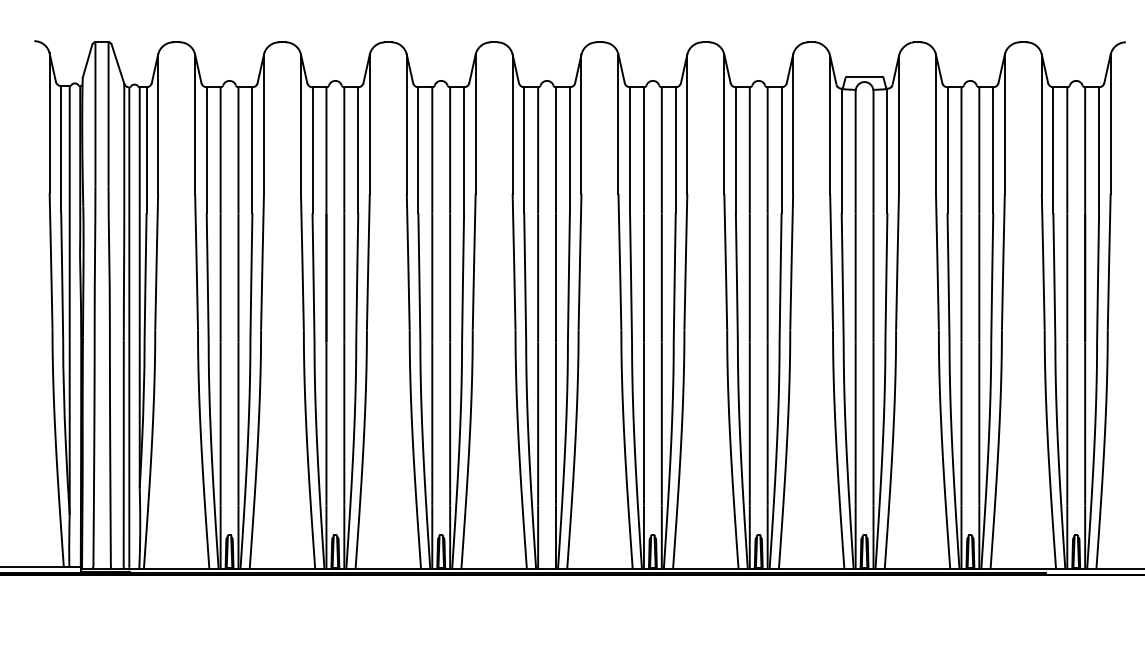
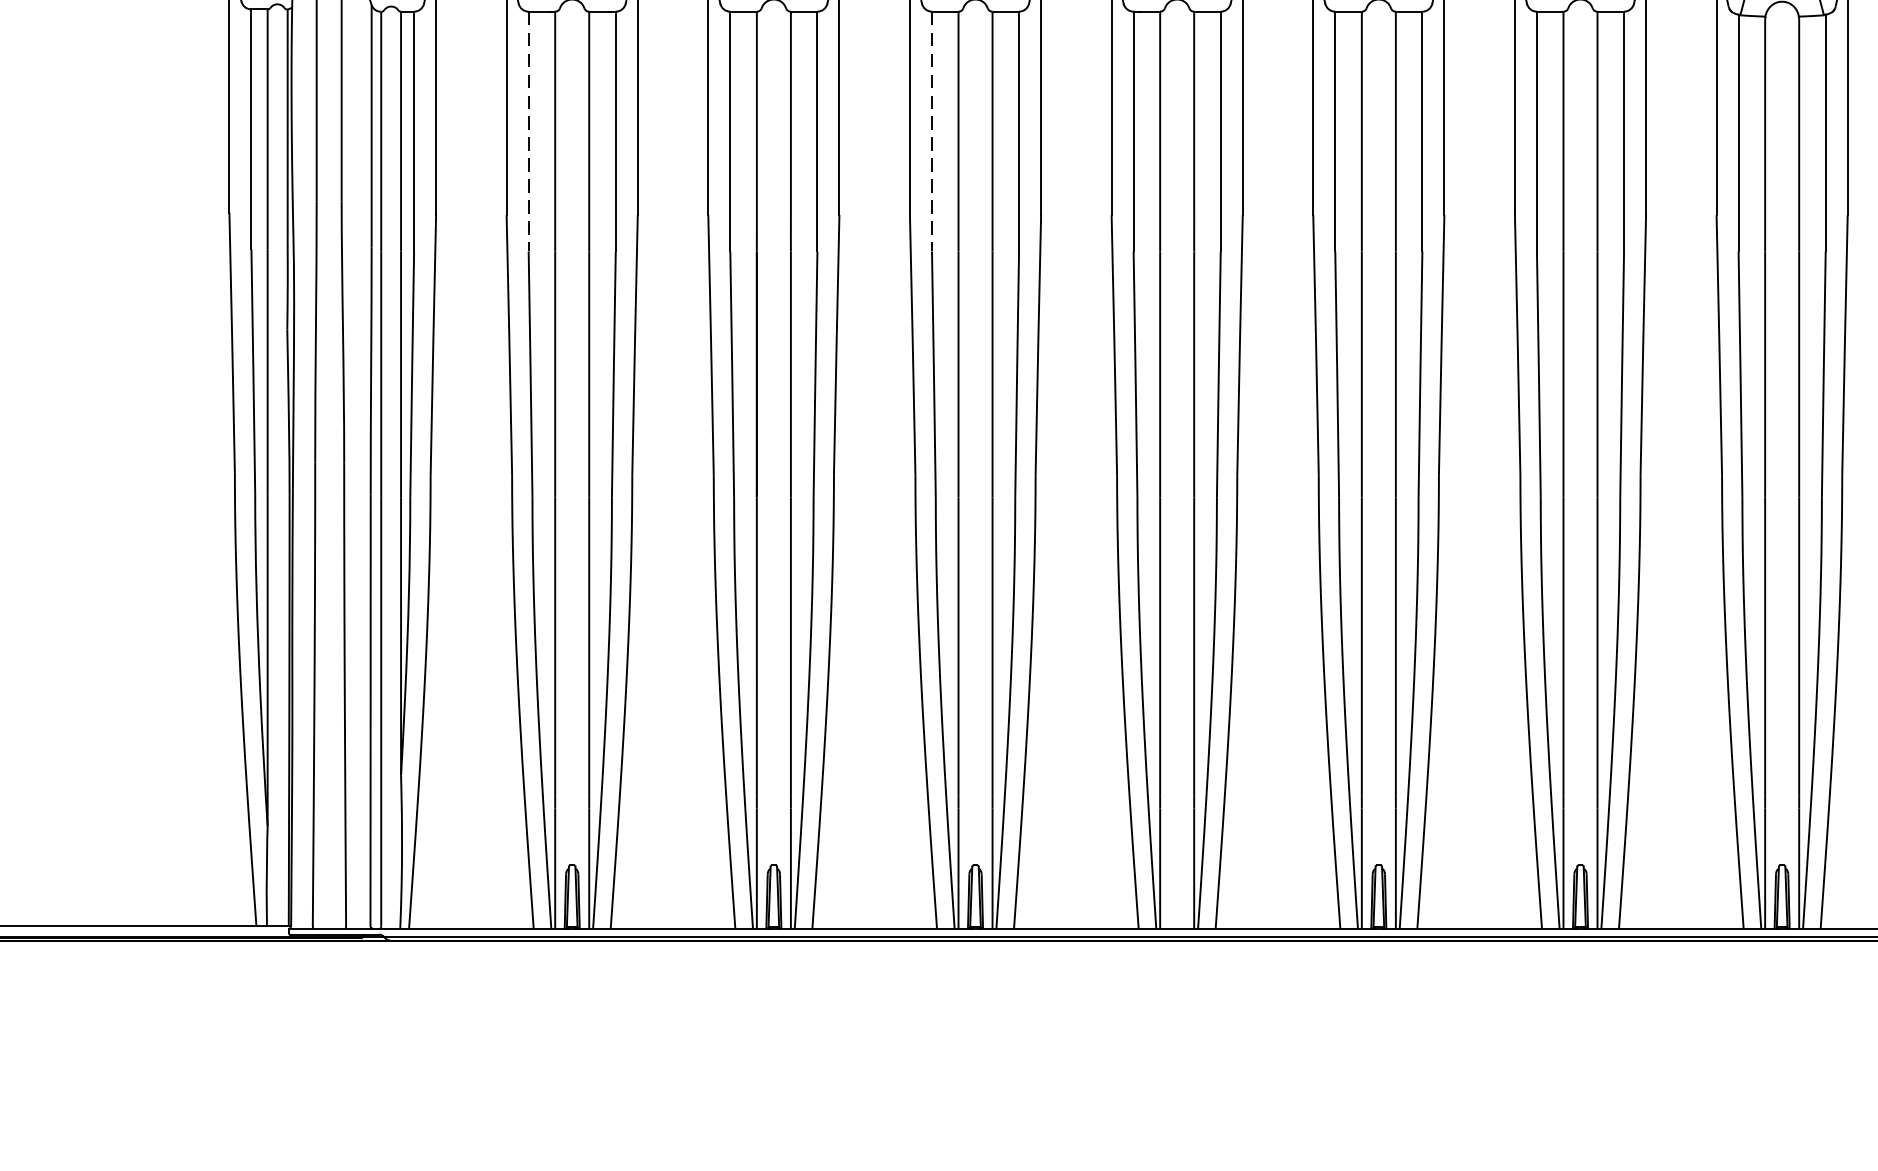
line: (206, 150) -> (528, 132), solid -> dashed
line: (418, 150) -> (932, 132), solid -> dashed

